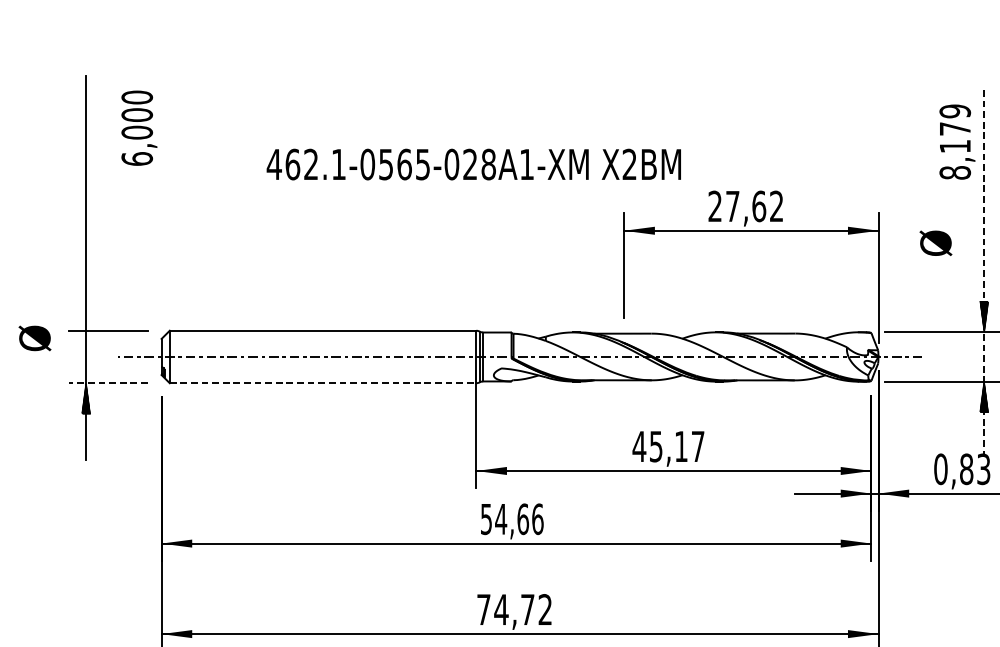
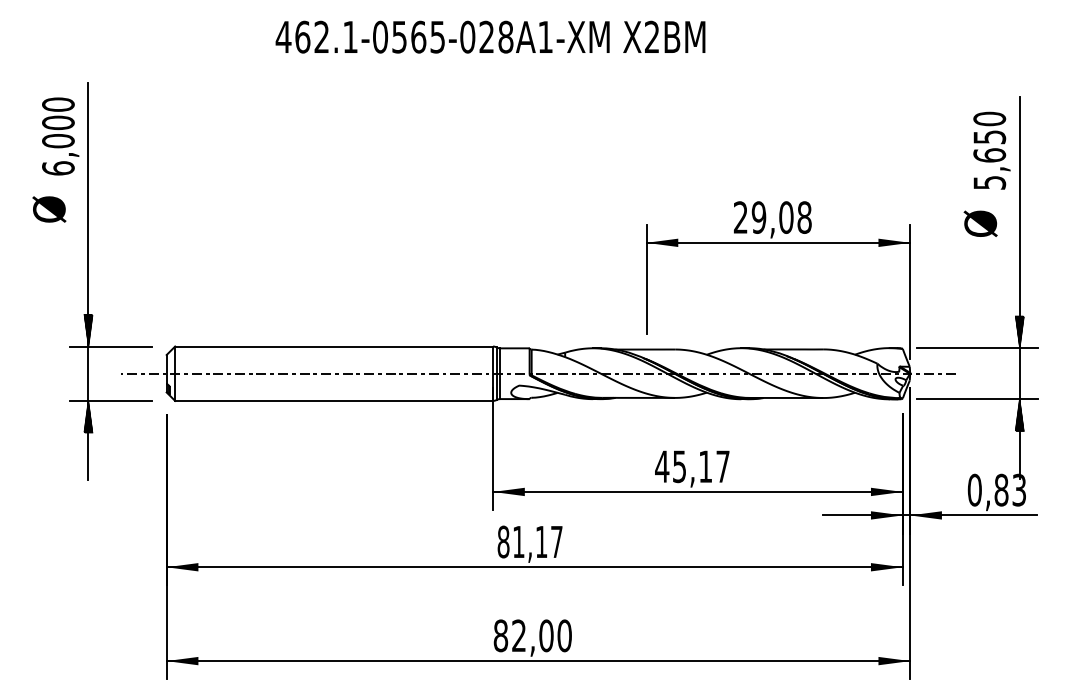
text: (139, 128) -> (60, 136), moved
text: (955, 141) -> (989, 150), 8,179 -> 5,650
text: (473, 163) -> (490, 36), moved
text: (754, 206) -> (781, 217), 27,62 -> 29,08
text: (935, 242) -> (980, 223), moved
line: (983, 273) -> (1019, 287), dashed -> solid
hatch: (86, 315) -> (88, 330), added
text: (35, 338) -> (49, 209), moved
line: (108, 382) -> (111, 400), dashed -> solid
line: (323, 382) -> (334, 400), dashed -> solid
text: (511, 518) -> (529, 541), 54,66 -> 81,17
text: (514, 609) -> (532, 635), 74,72 -> 82,00

